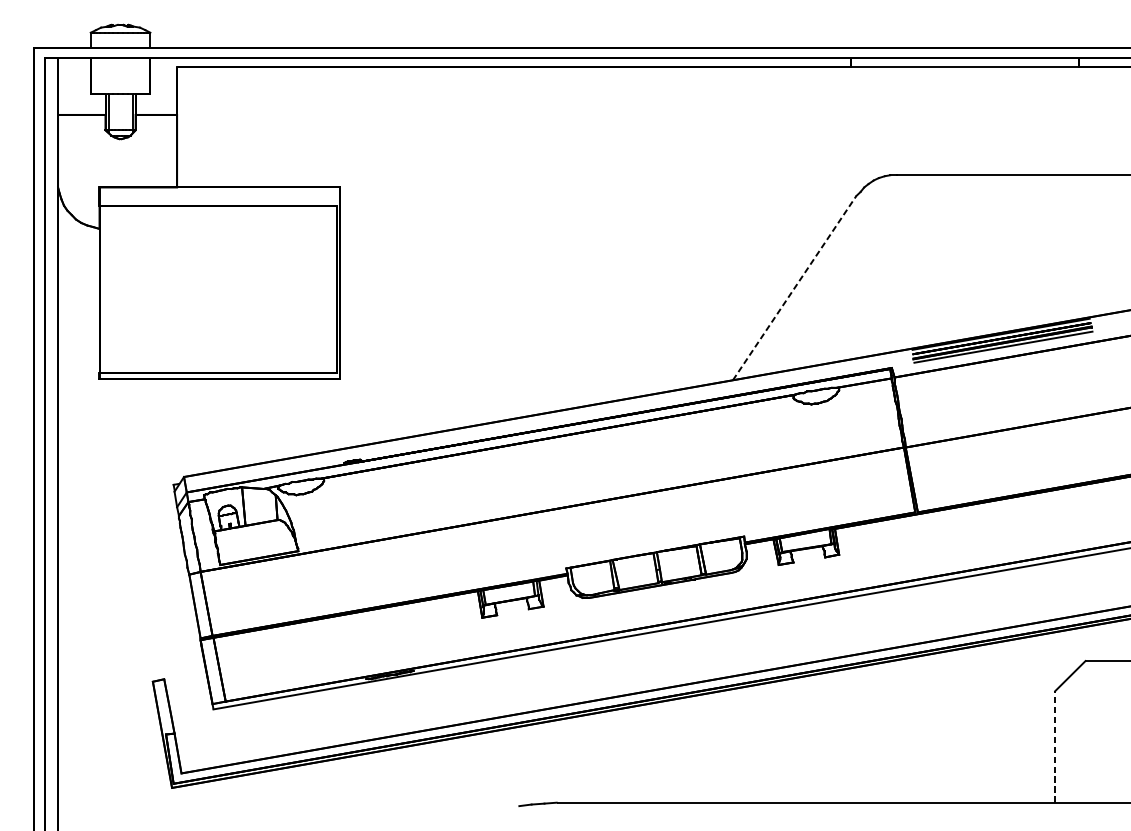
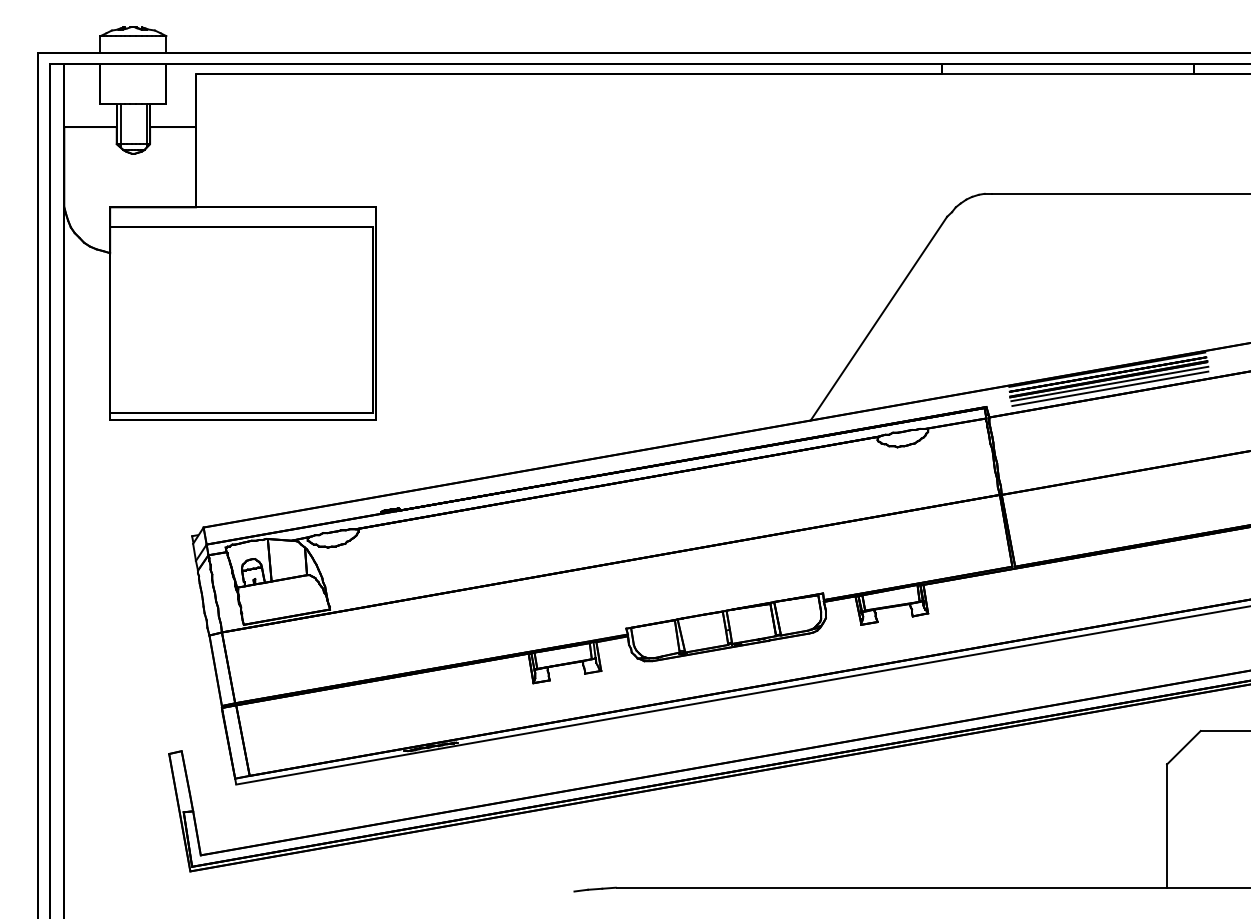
line: (794, 288) -> (878, 318), dashed -> solid
line: (1004, 351) -> (1110, 388), added
line: (1055, 747) -> (1167, 826), dashed -> solid

